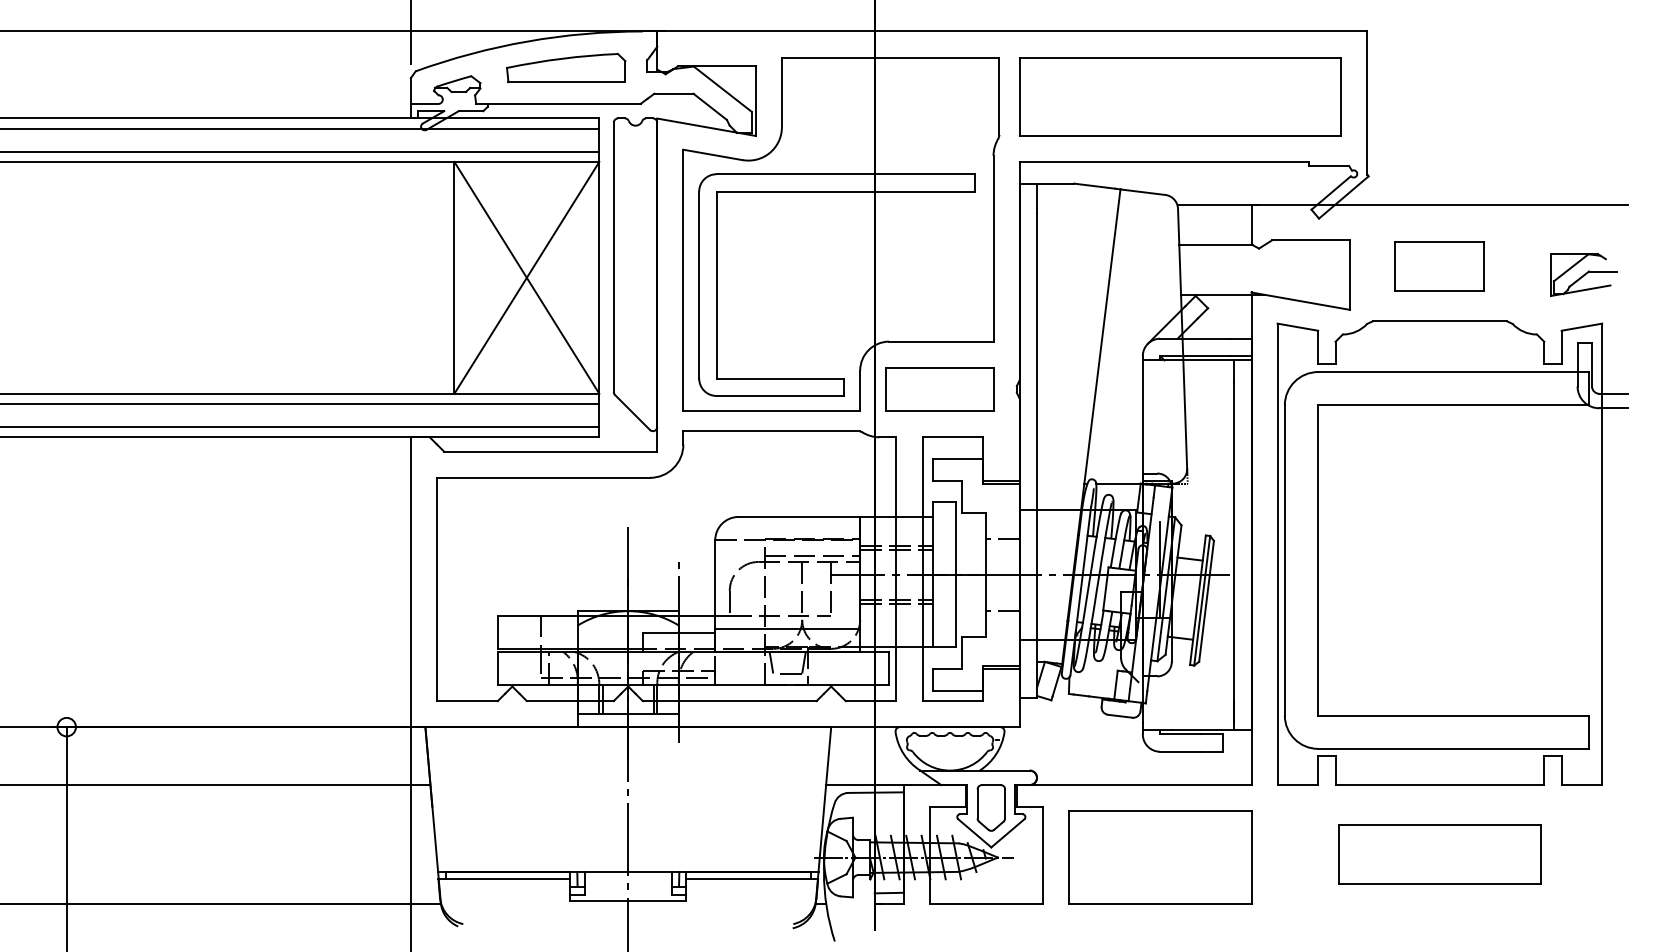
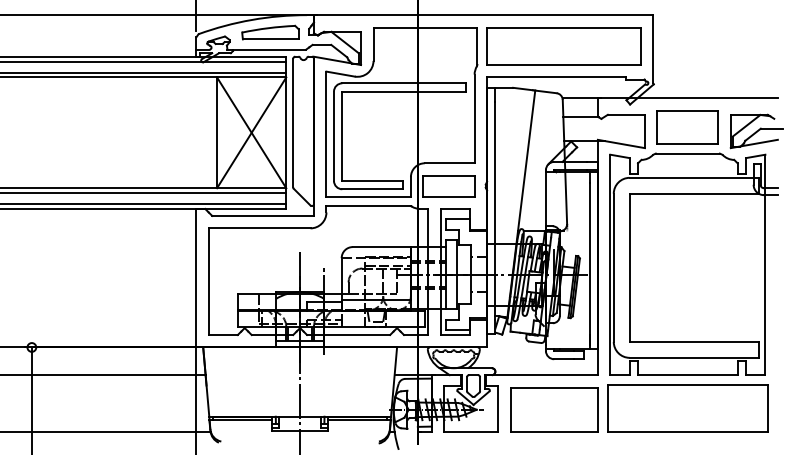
part: (1439, 266) -> (687, 127), size x1.43
part: (1583, 275) -> (756, 131), size x1.67
part: (1439, 854) -> (687, 408), size x1.67

